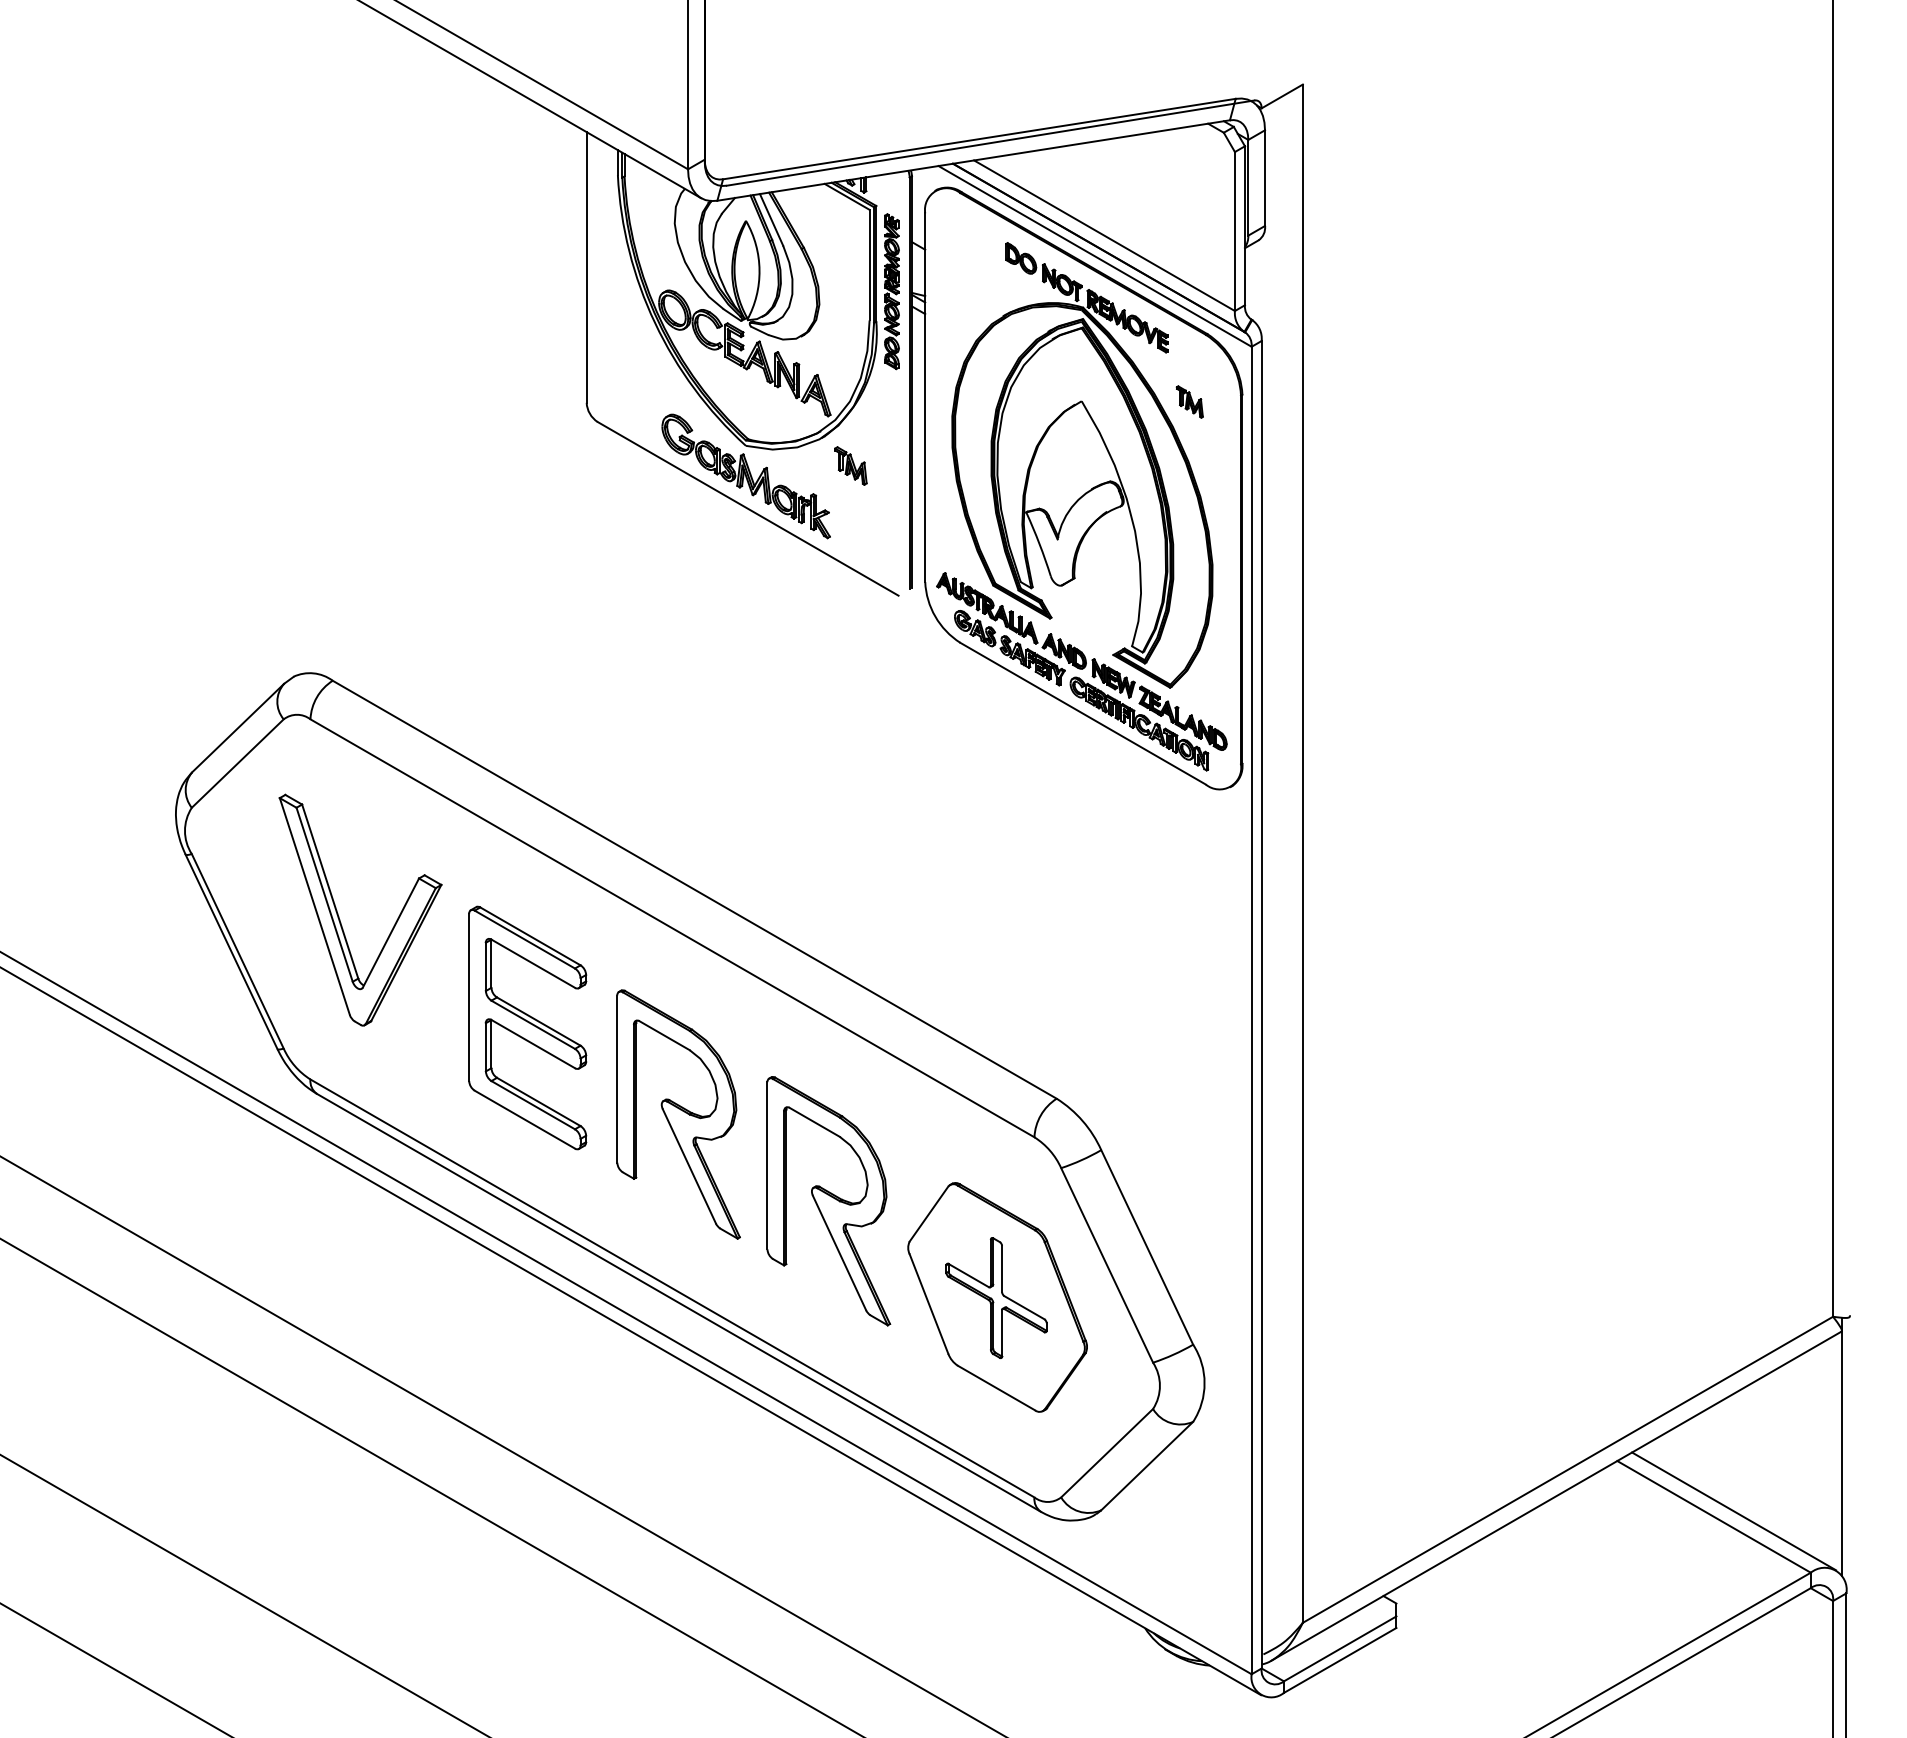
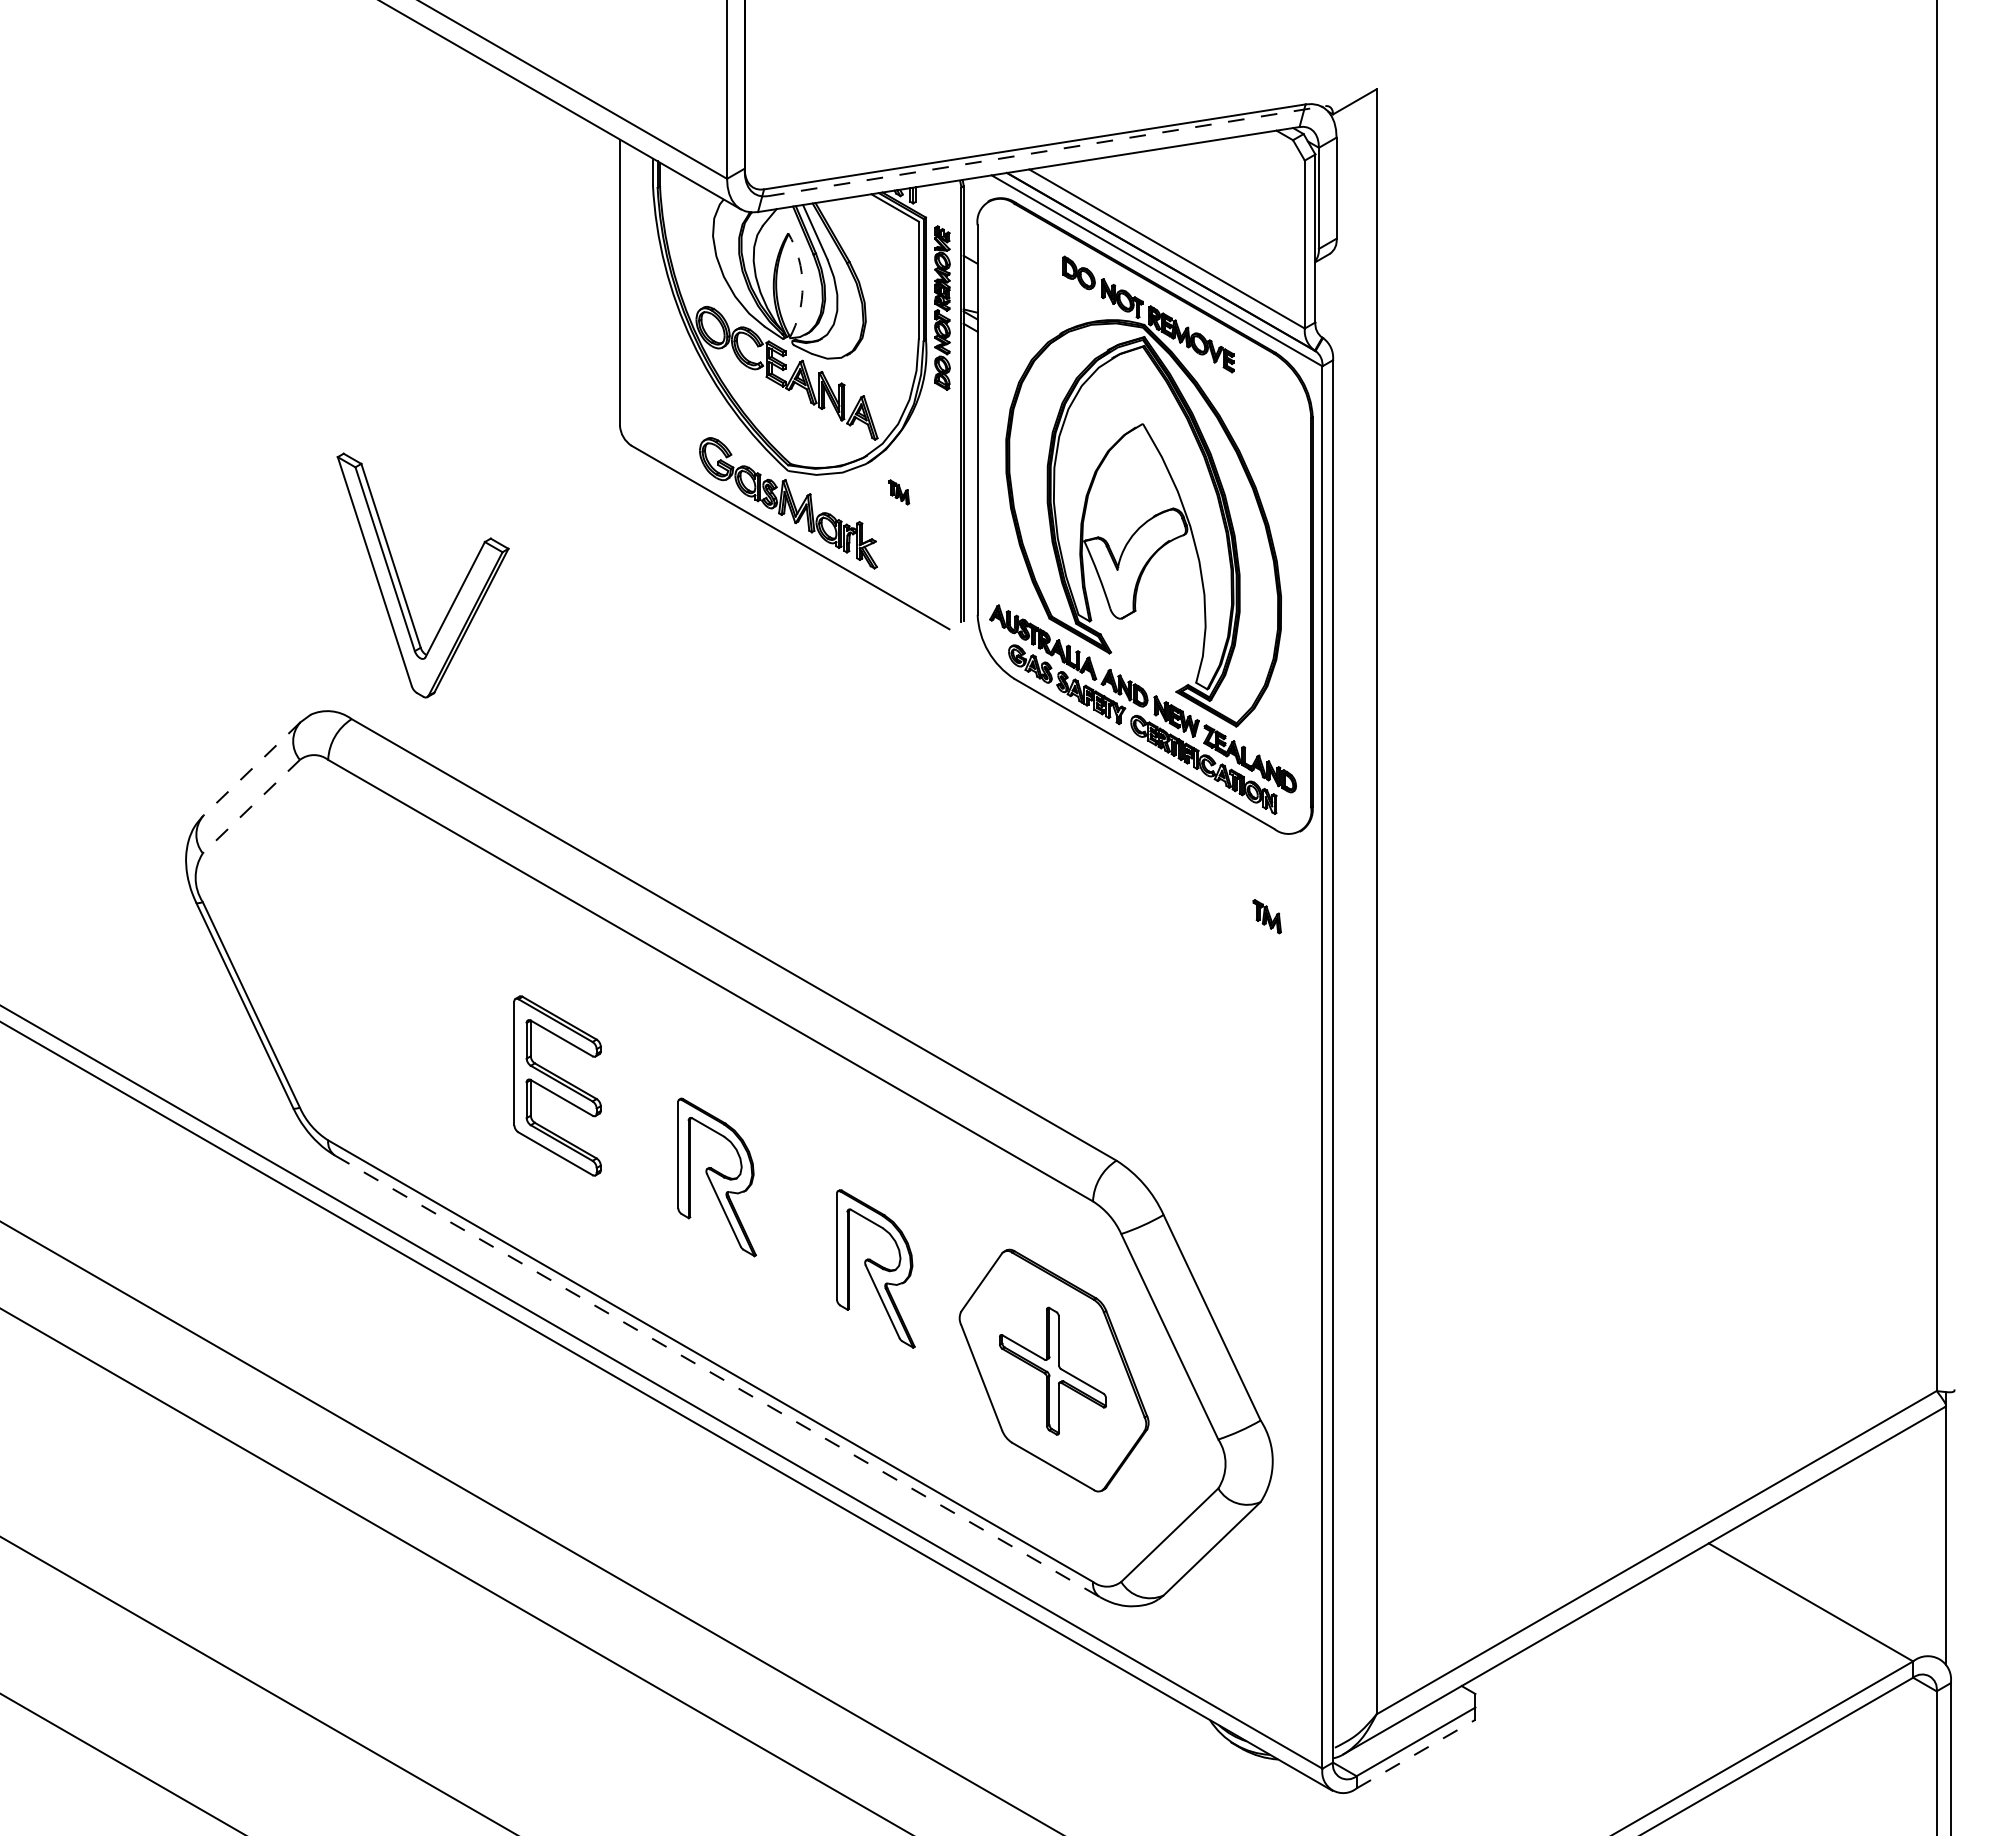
line: (991, 143) -> (1047, 151), solid -> dashed
arc: (759, 270) -> (802, 285), solid -> dashed
part: (1189, 401) -> (1266, 916), moved
part: (850, 466) -> (898, 492), size x0.6
line: (237, 728) -> (251, 769), solid -> dashed
line: (237, 763) -> (251, 806), solid -> dashed
part: (339, 915) -> (400, 581), moved
part: (527, 1027) -> (557, 1085), size x0.7
part: (678, 1114) -> (716, 1177), size x0.6
part: (828, 1200) -> (875, 1268), size x0.6
line: (678, 1303) -> (717, 1376), solid -> dashed
line: (1733, 1511) -> (1831, 1596), removed
line: (1340, 1660) -> (1416, 1754), solid -> dashed

